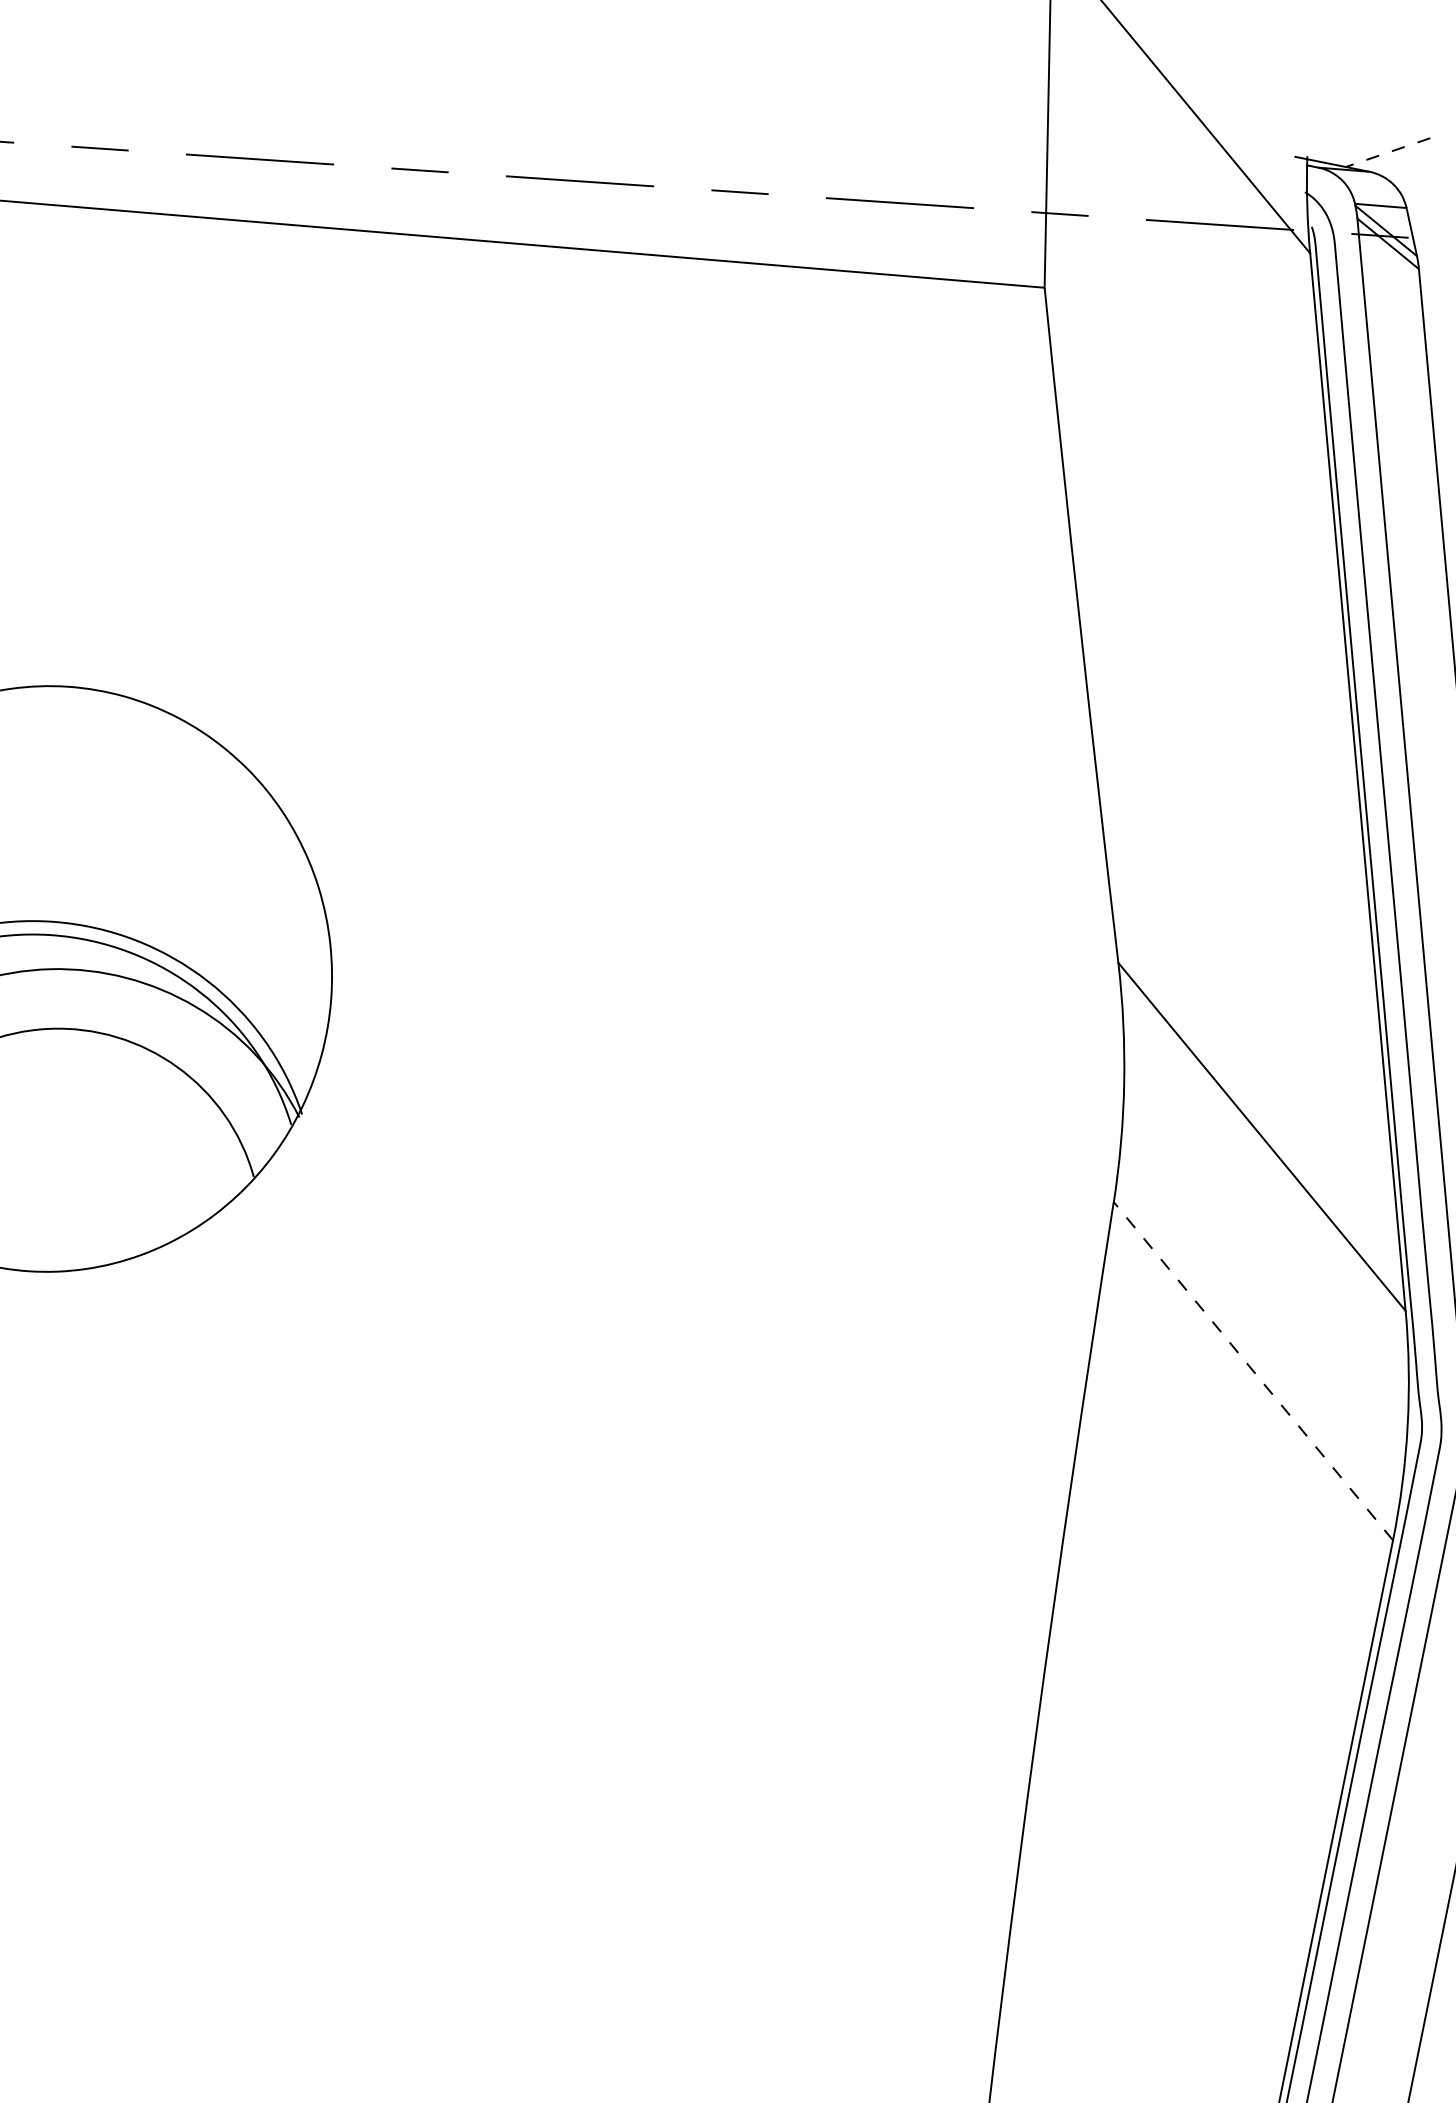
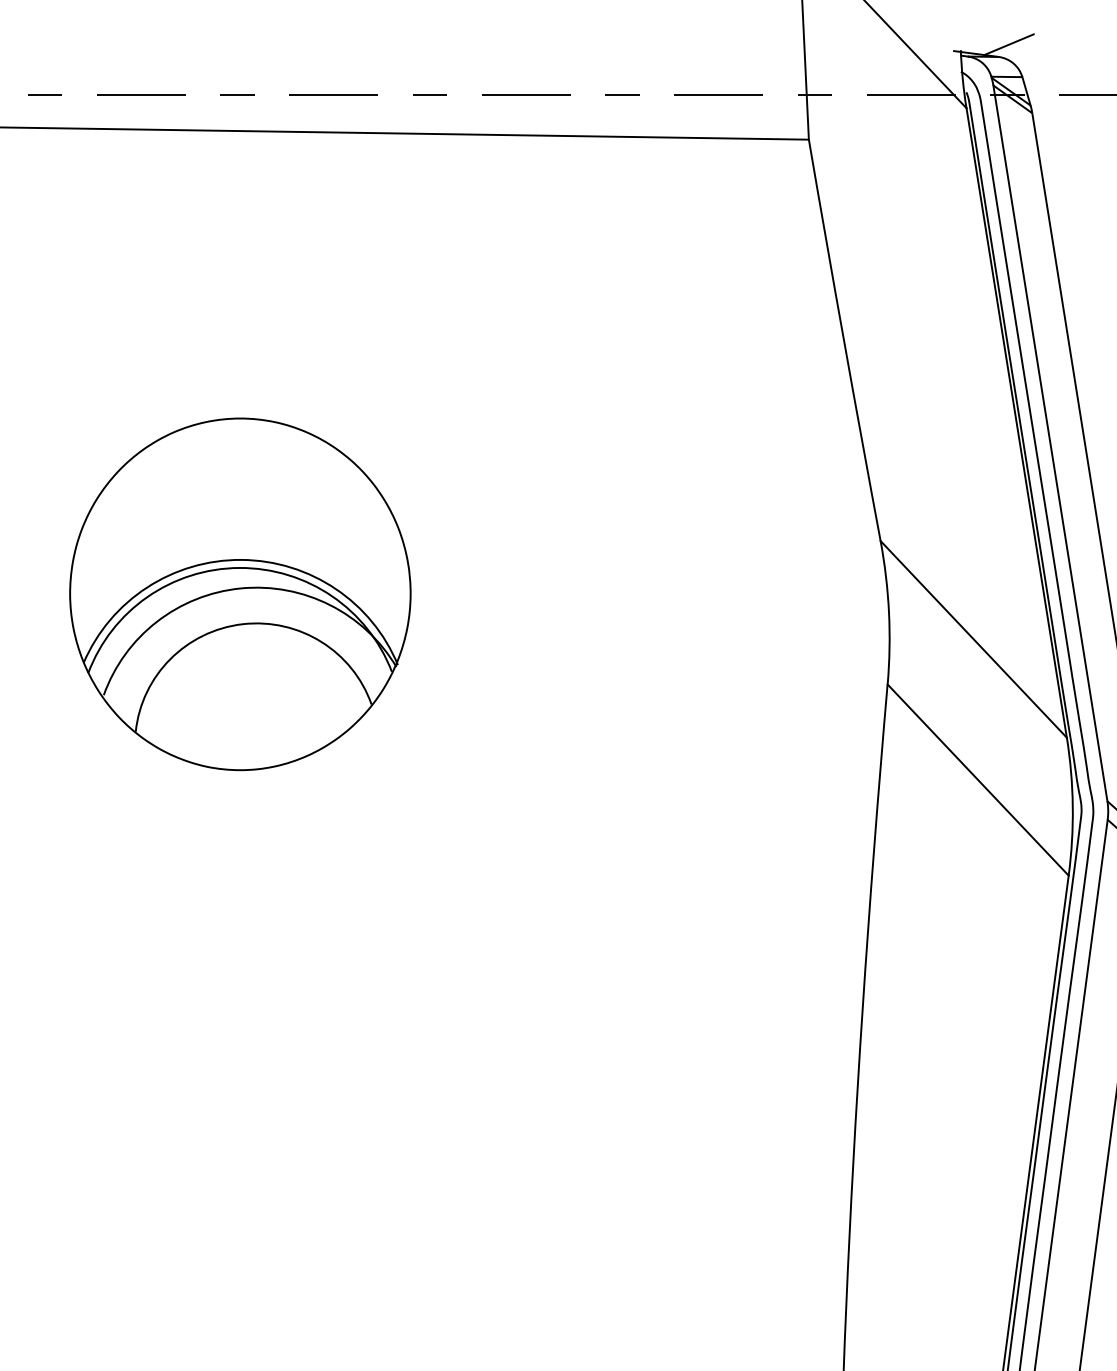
line: (1387, 152) -> (1008, 44), dashed -> solid
line: (1253, 1371) -> (978, 780), dashed -> solid

